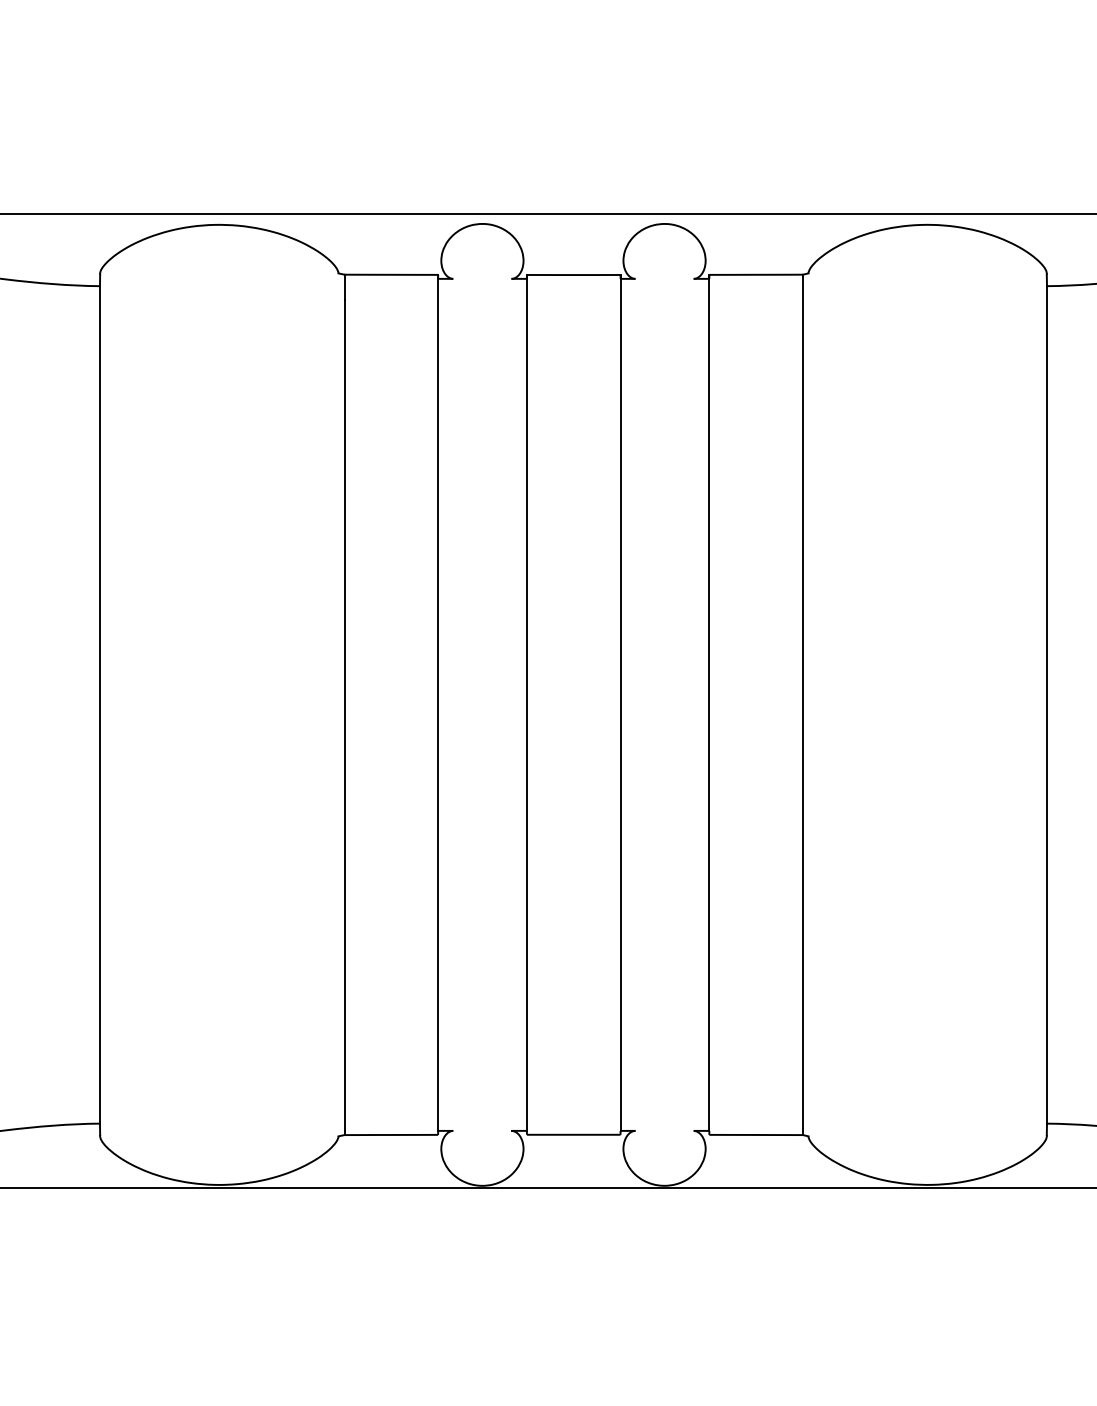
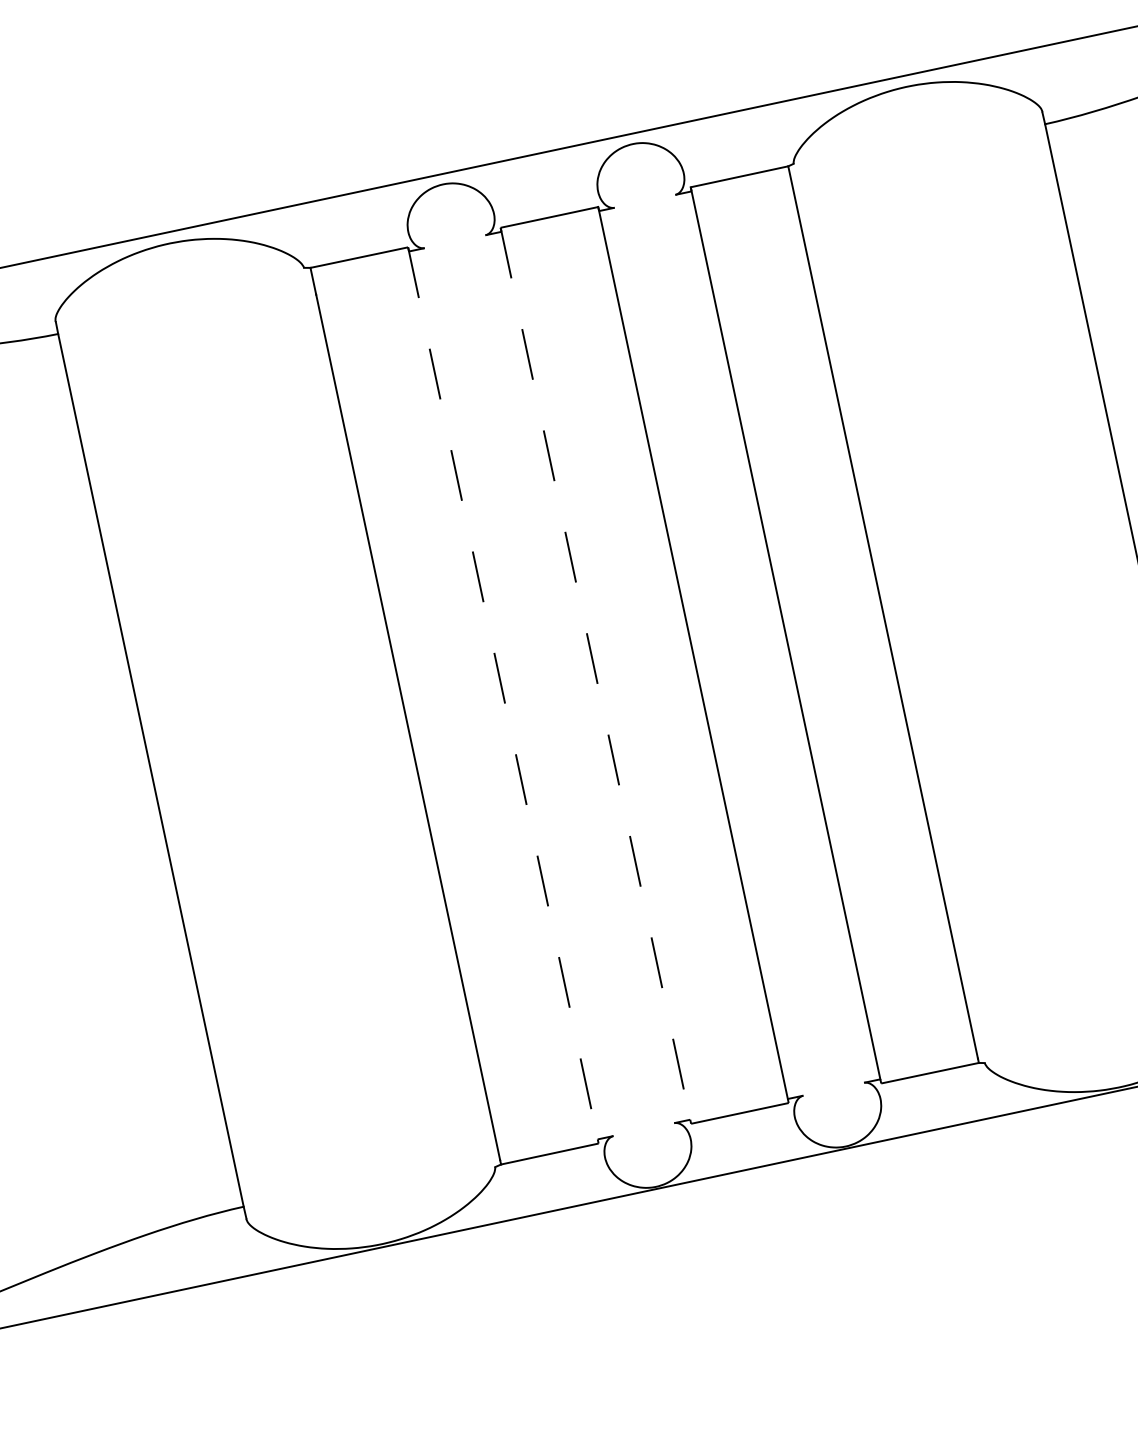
line: (438, 703) -> (503, 693), solid -> dashed
line: (526, 703) -> (595, 674), solid -> dashed

